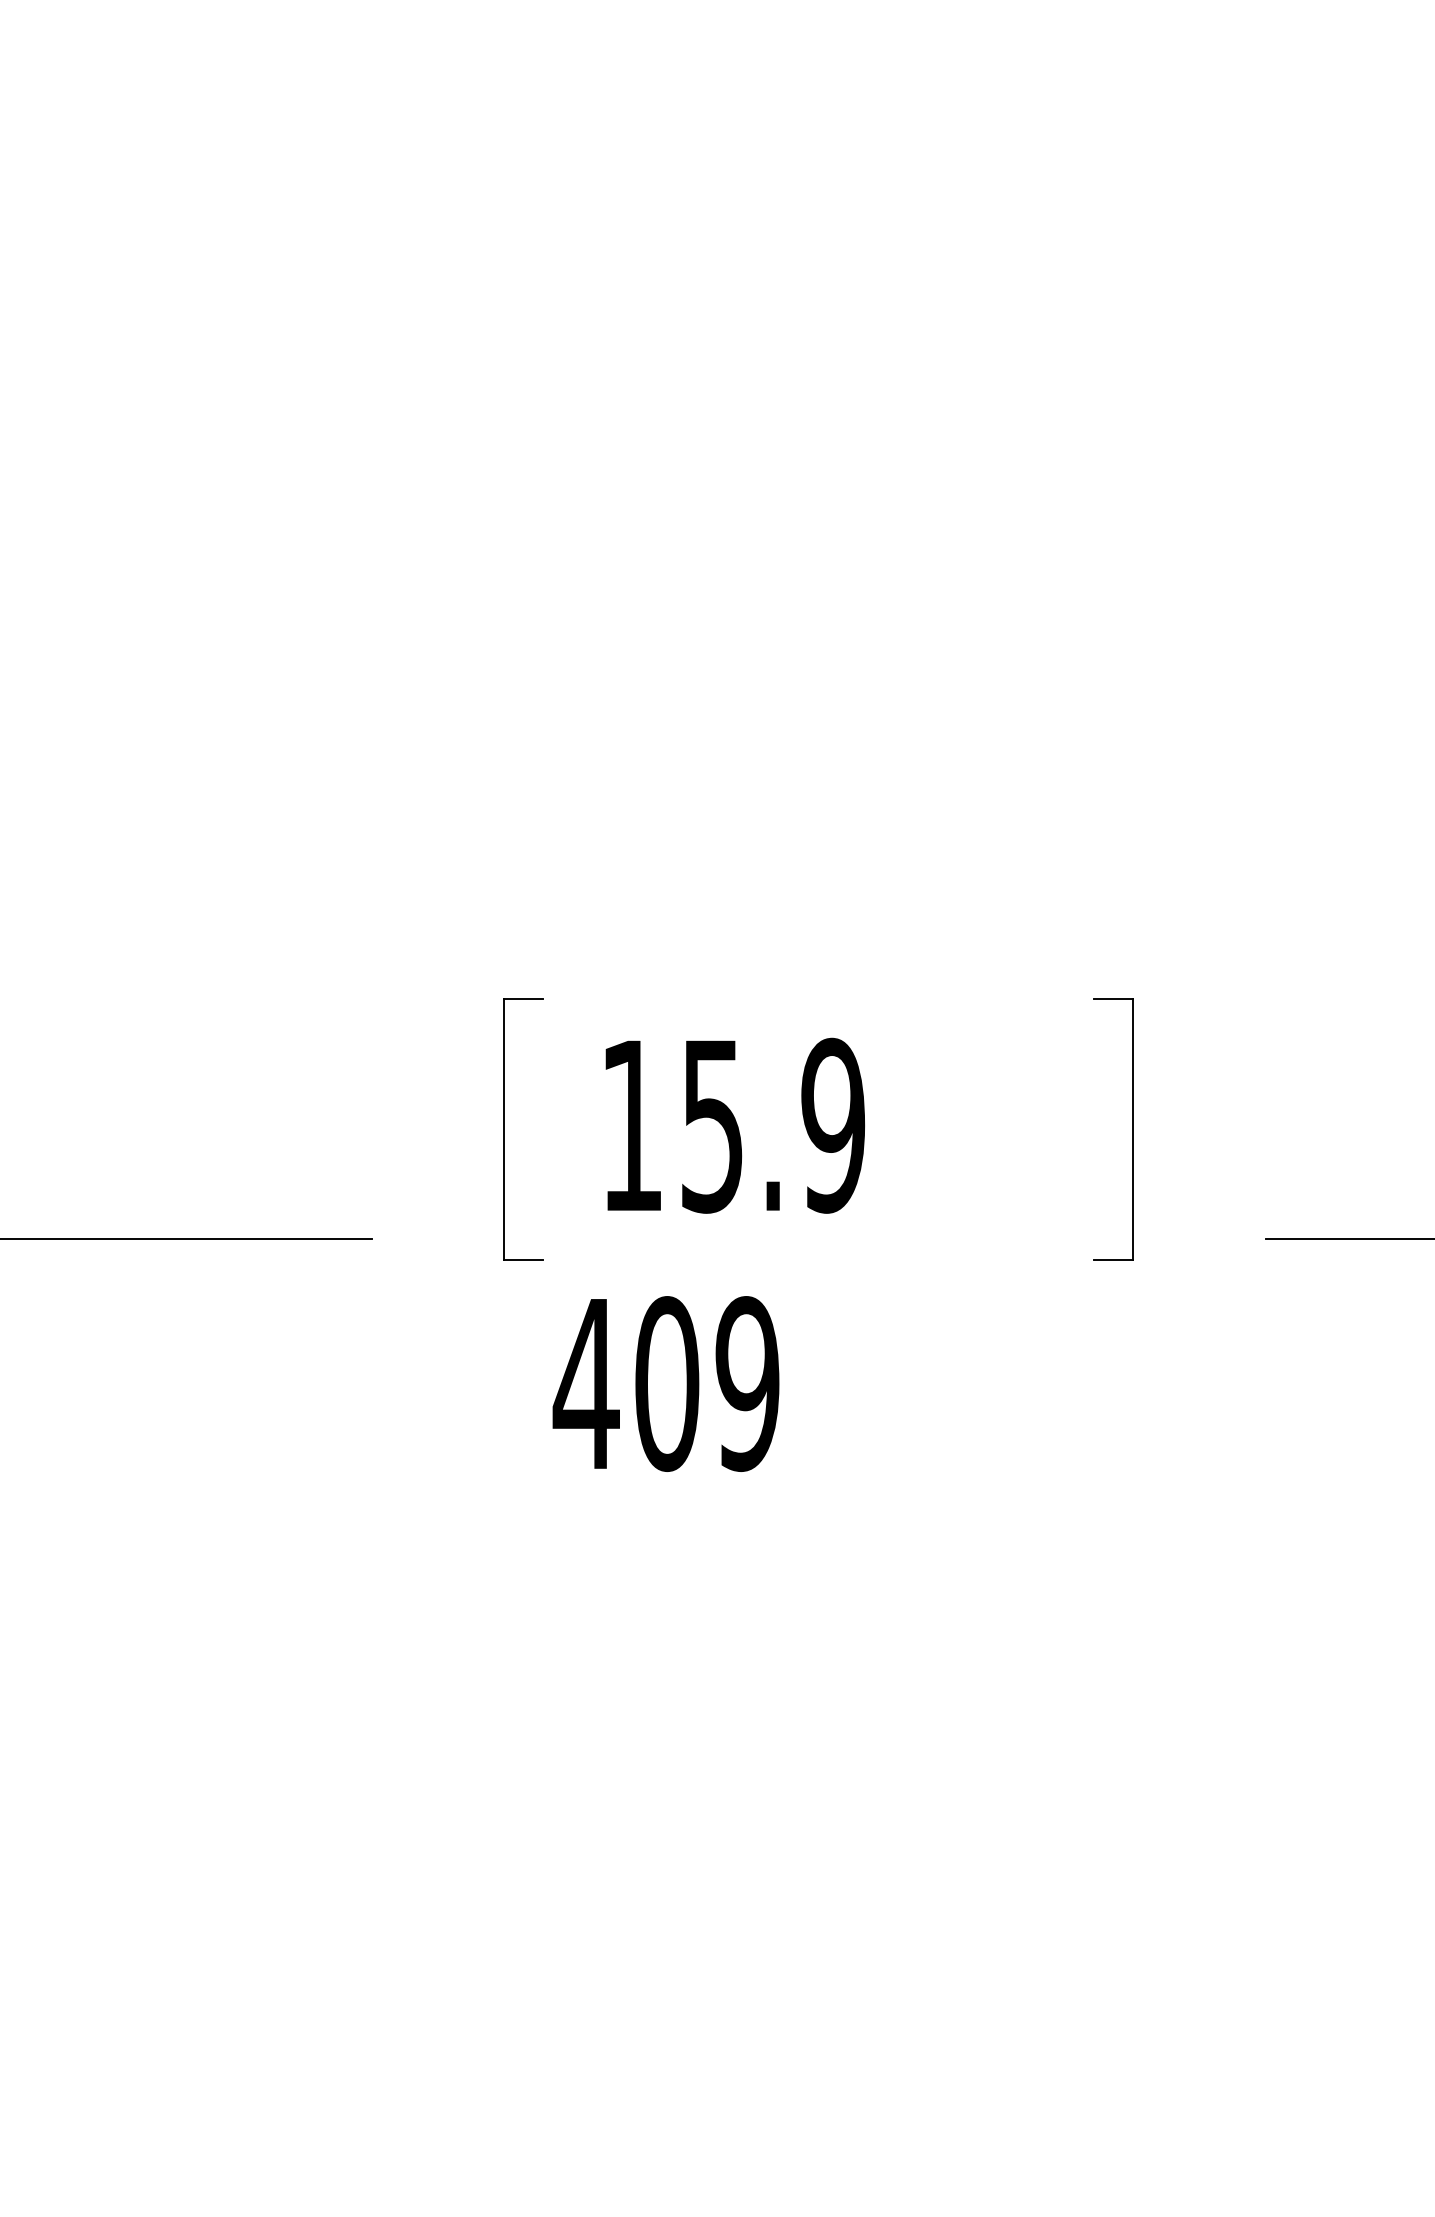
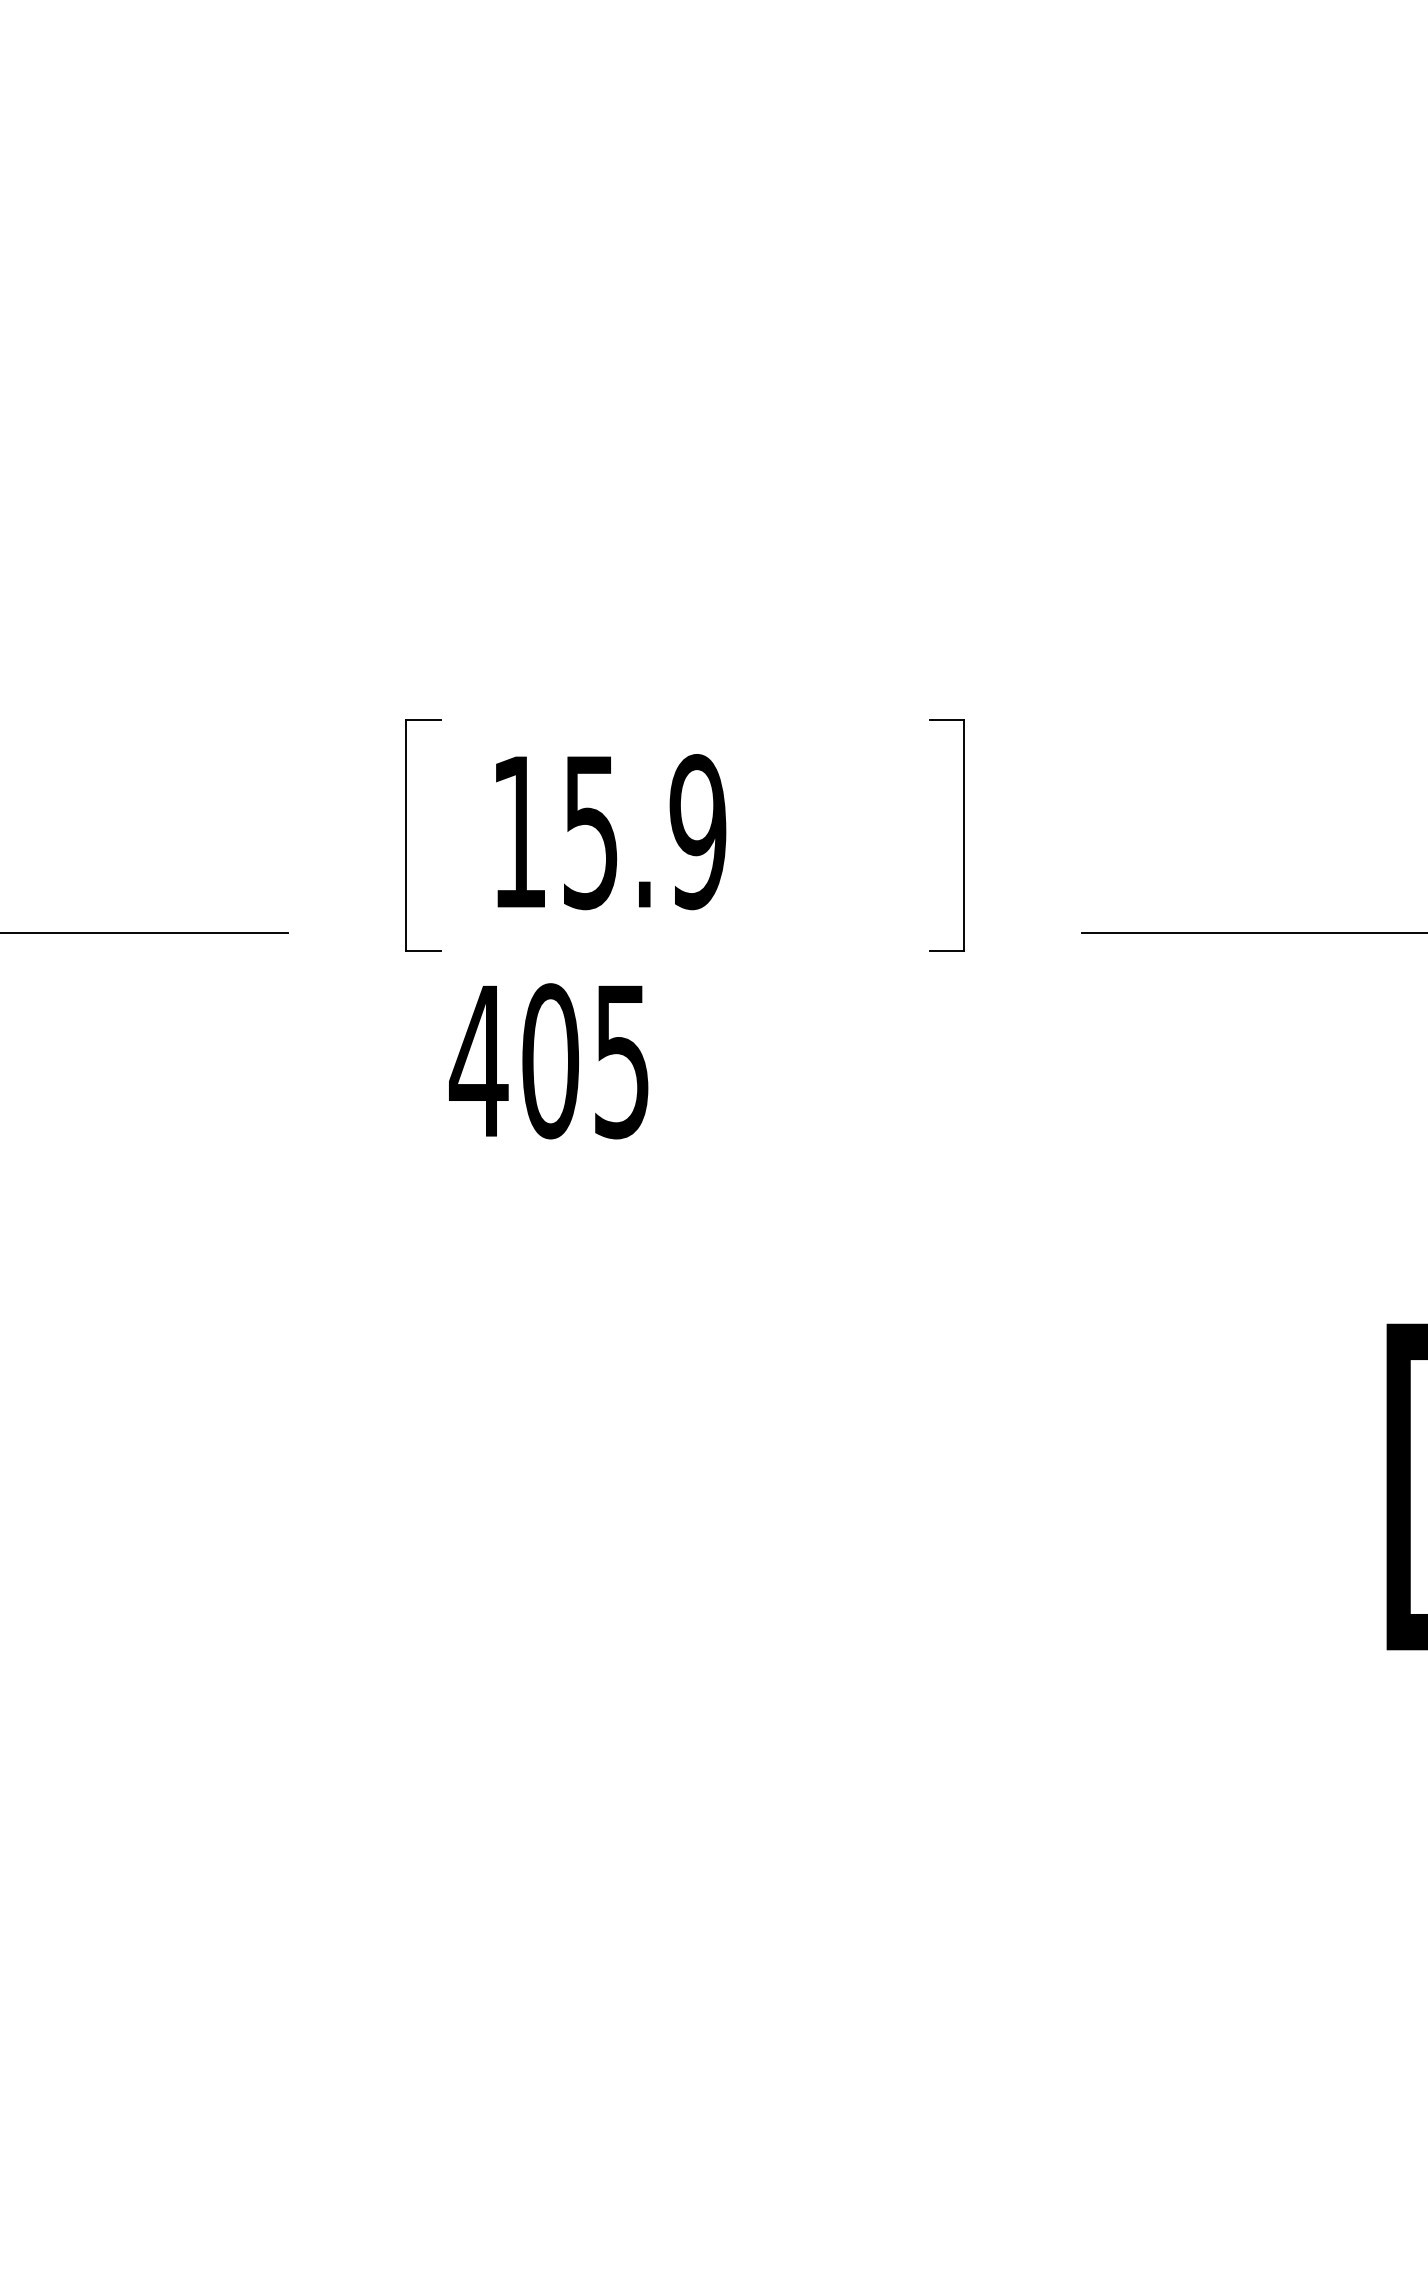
text: (747, 1384) -> (621, 1061), 409 -> 405

